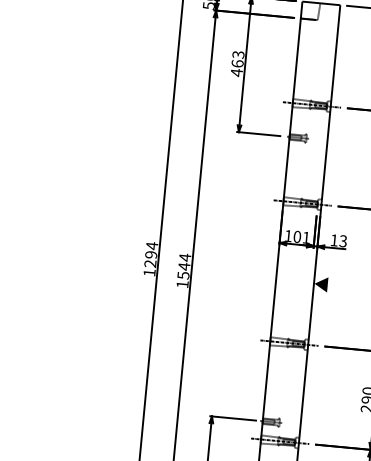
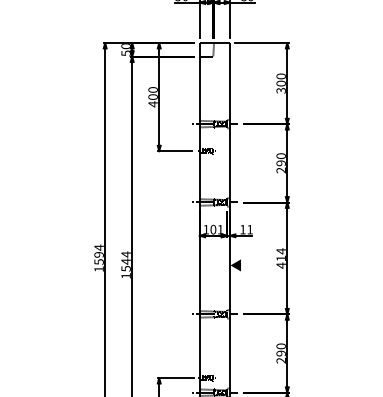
text: (237, 59) -> (152, 93), 463 -> 400
text: (342, 240) -> (249, 229), 13 -> 11
text: (149, 263) -> (98, 261), 1294 -> 1594

